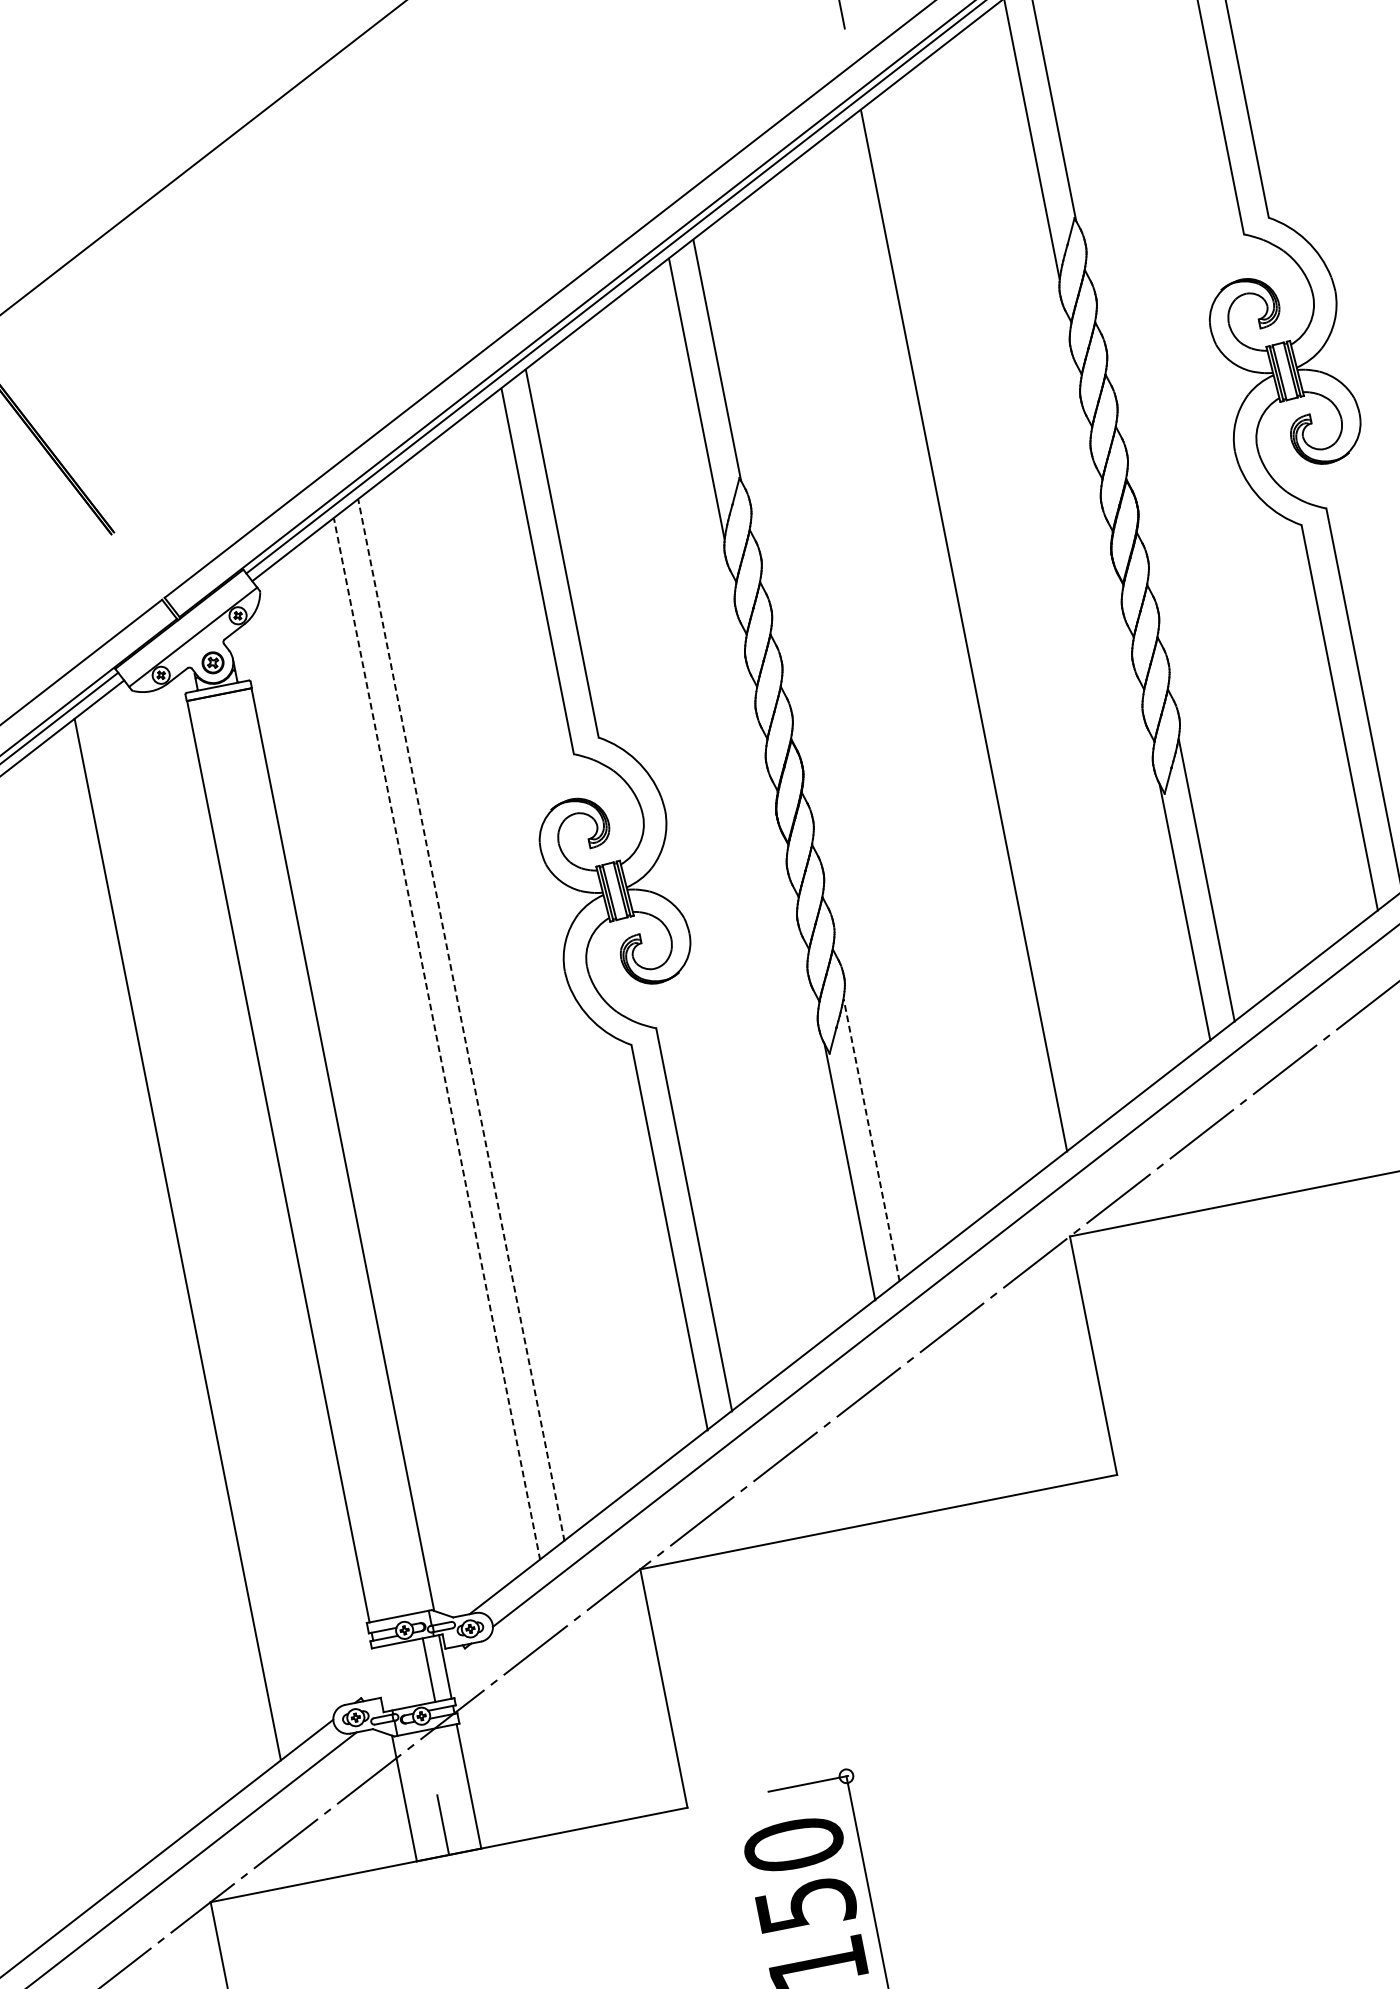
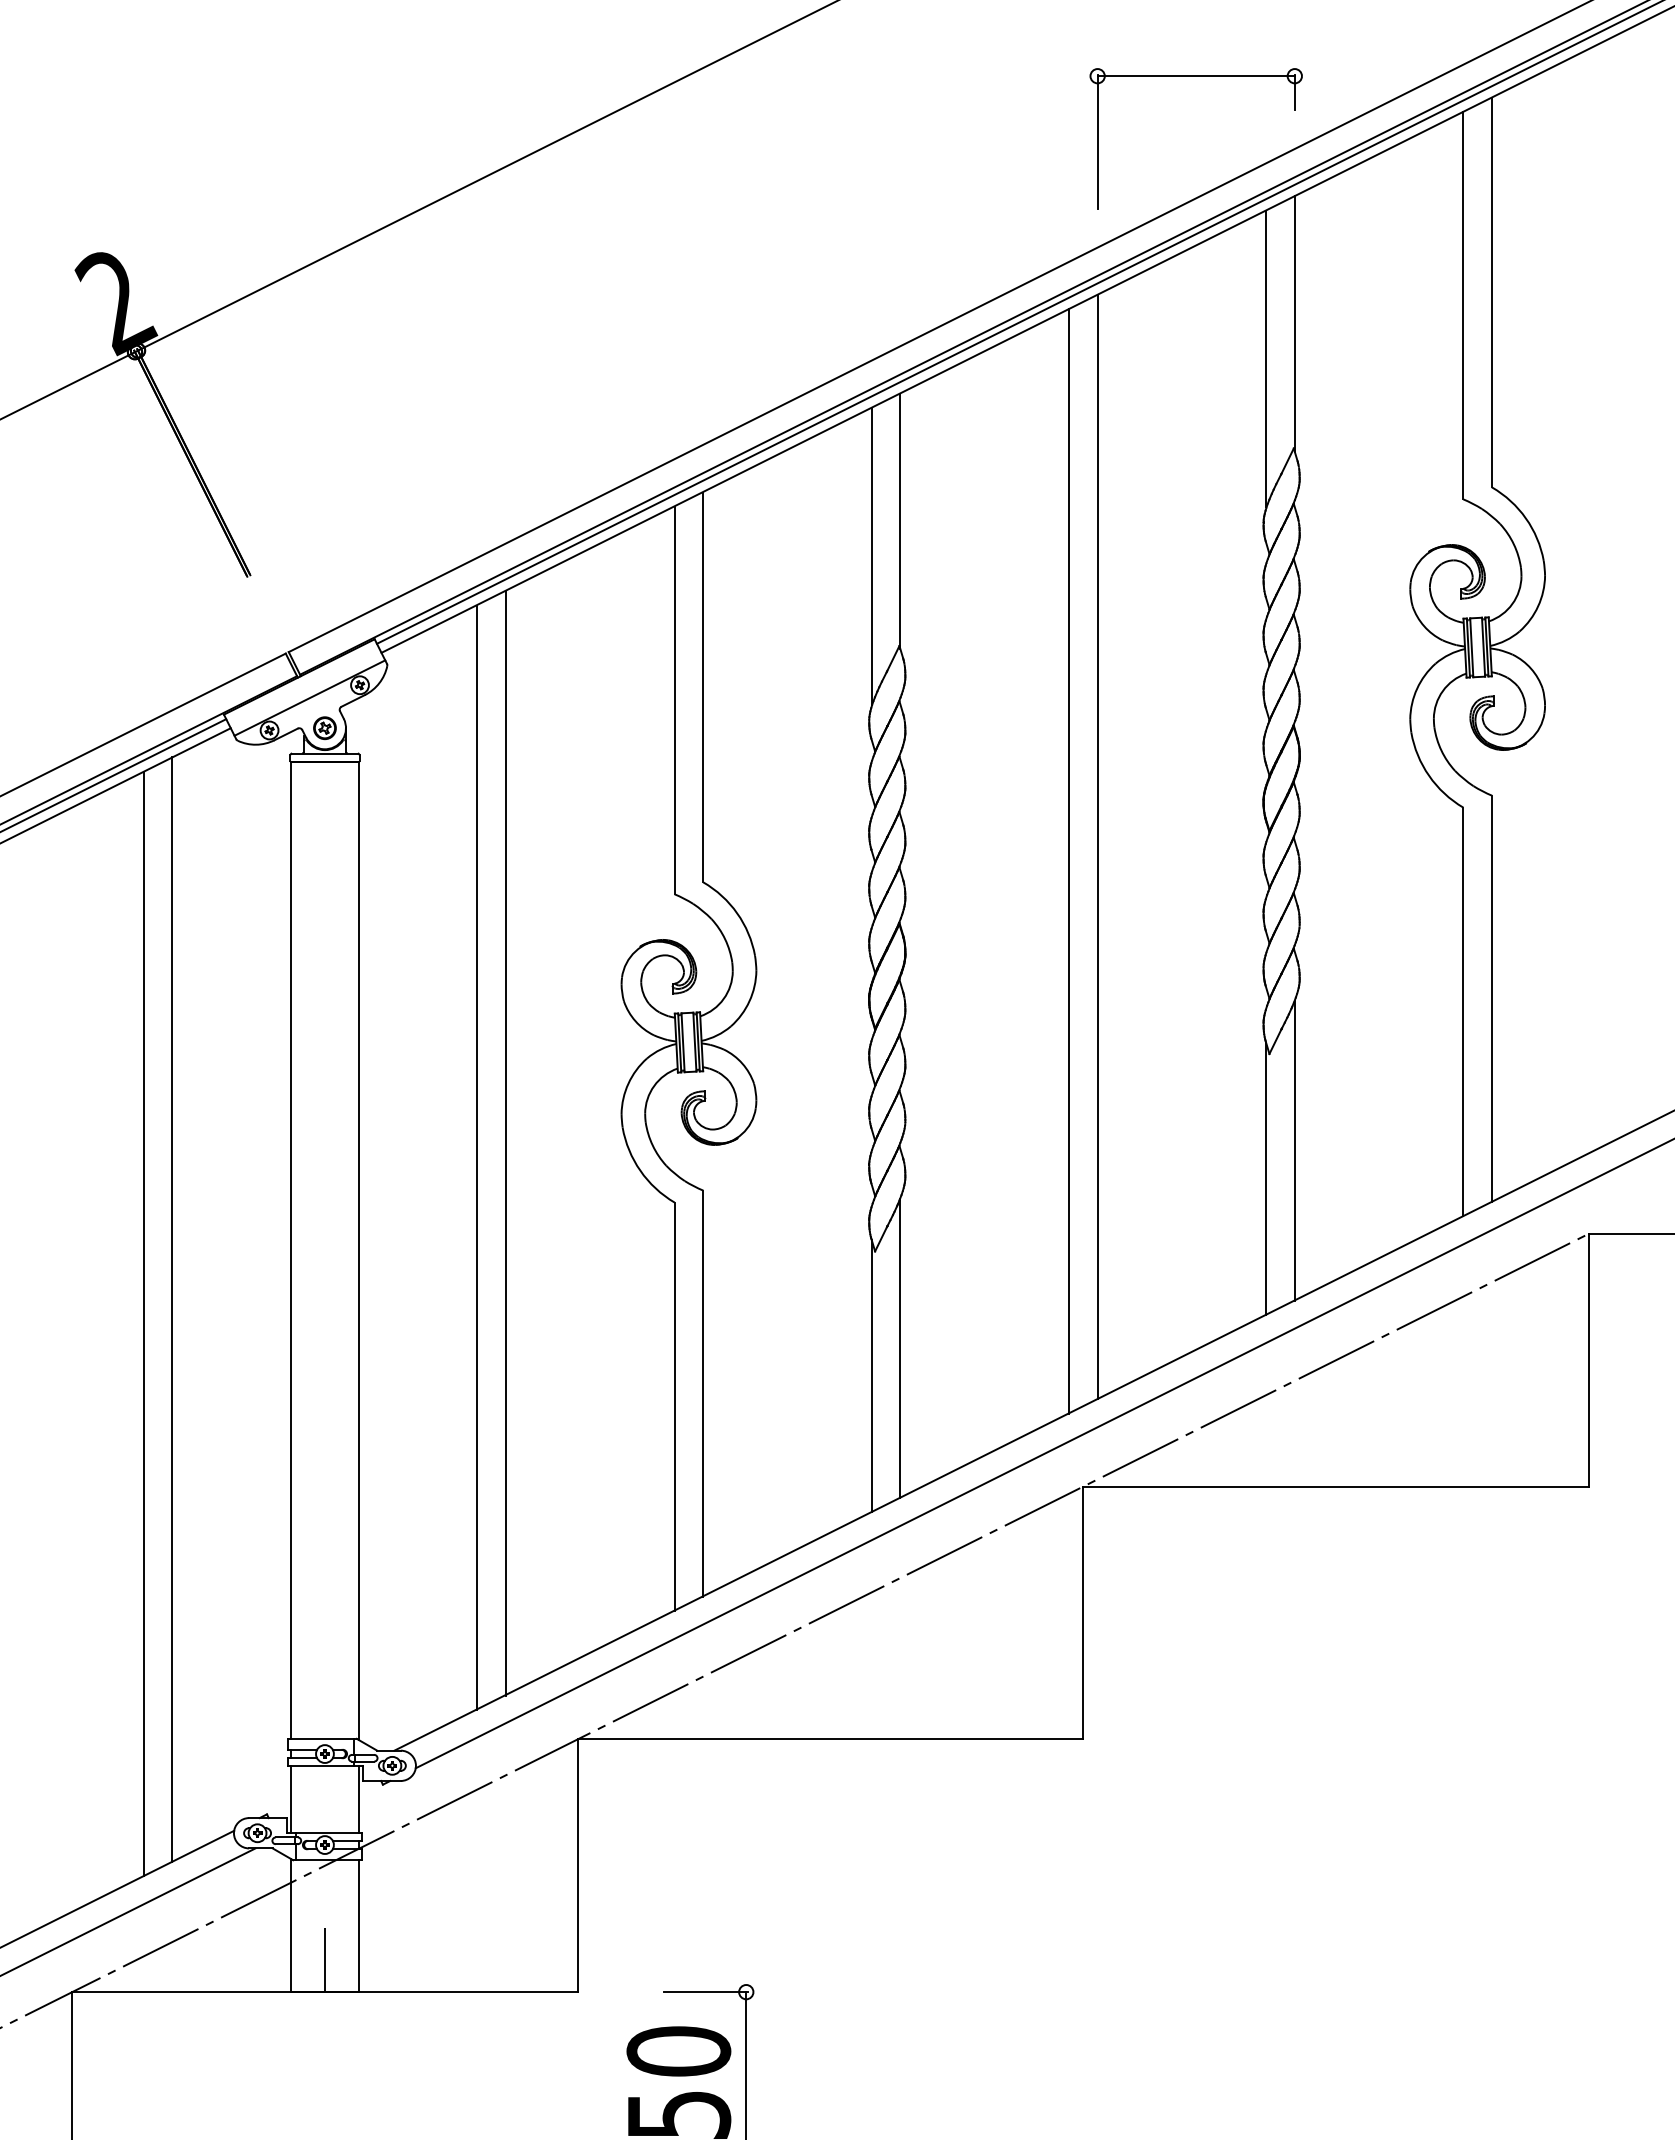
line: (940, 649) -> (1069, 861), added
line: (461, 1019) -> (506, 1142), dashed -> solid
line: (437, 1039) -> (477, 1157), dashed -> solid
line: (871, 1140) -> (900, 1348), dashed -> solid
line: (153, 1258) -> (143, 1323), added
line: (428, 1670) -> (290, 1799), moved

